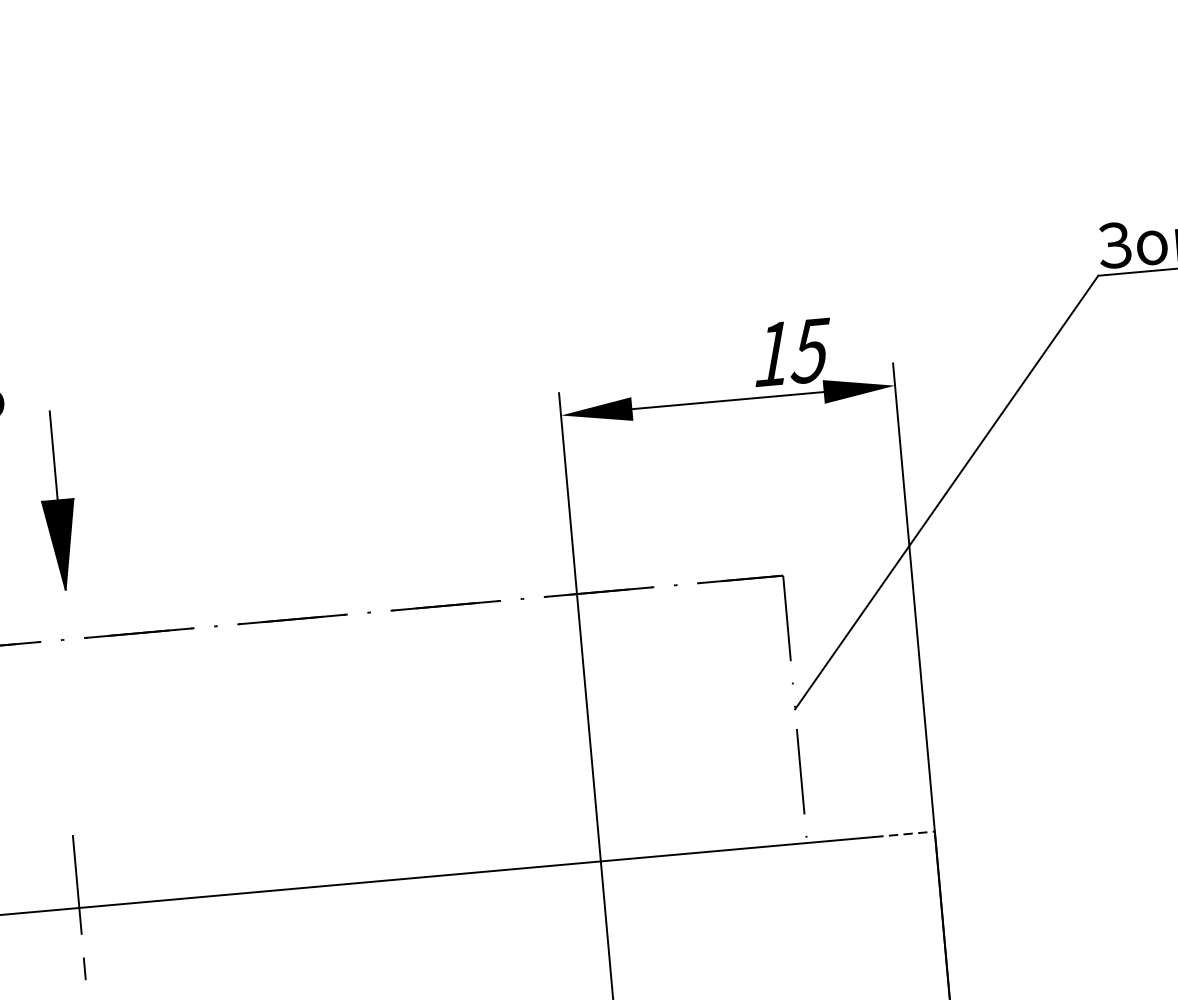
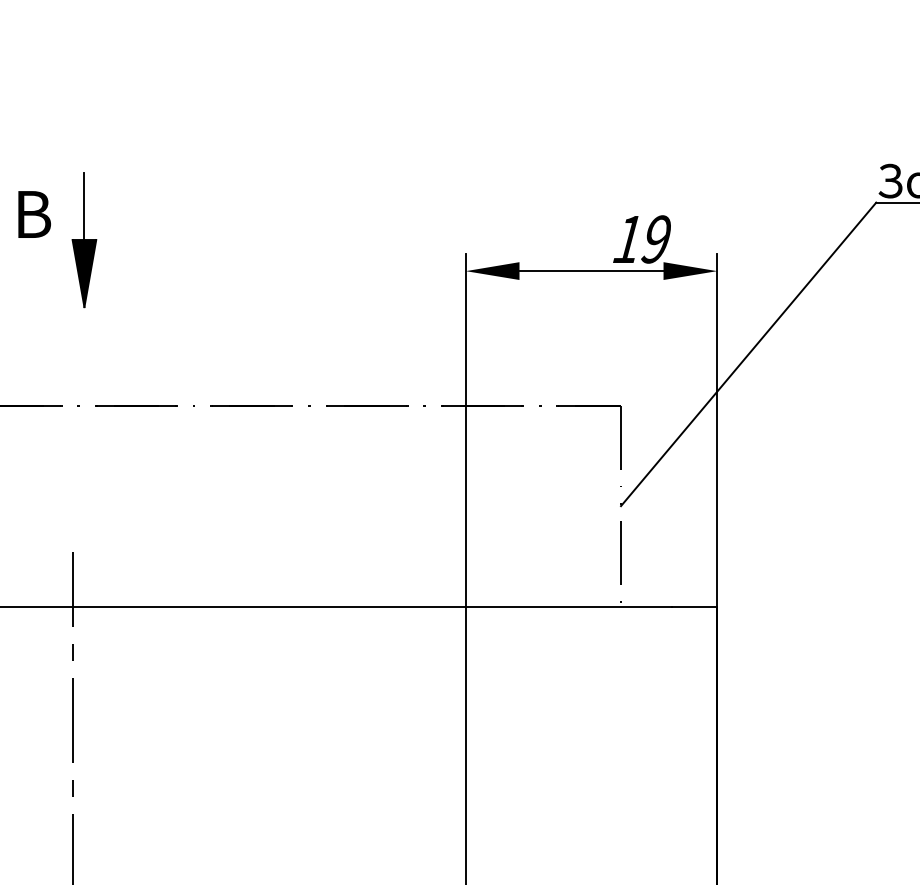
text: (810, 350) -> (656, 239), 15 -> 19
part: (57, 501) -> (84, 240), moved
line: (904, 834) -> (694, 606), dashed -> solid

